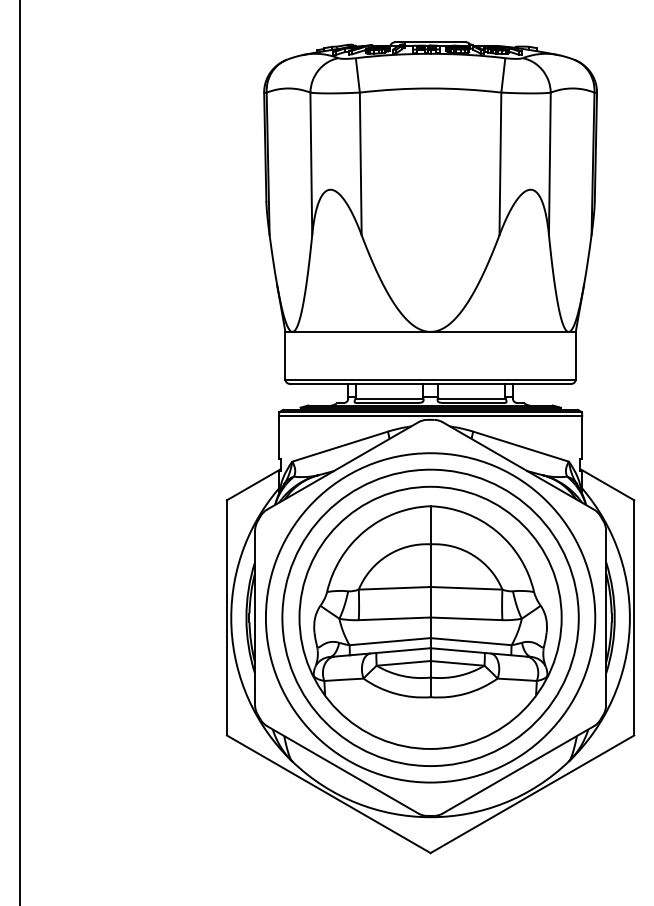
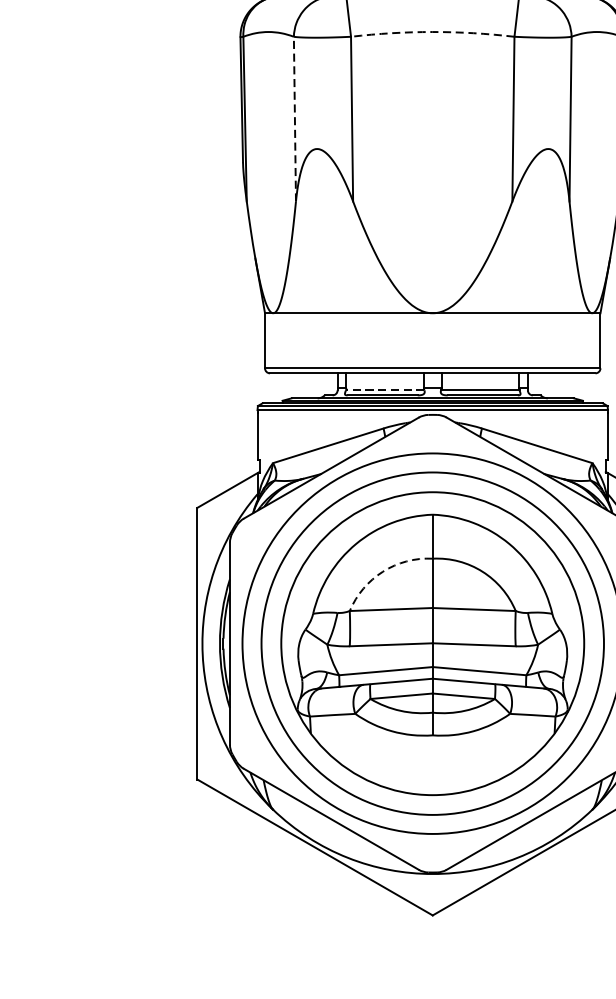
arc: (430, 88) -> (432, 32), solid -> dashed
line: (311, 163) -> (295, 118), solid -> dashed
line: (389, 398) -> (385, 390), solid -> dashed
arc: (387, 555) -> (382, 571), solid -> dashed

